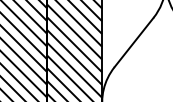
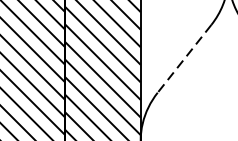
line: (133, 42) -> (183, 58), solid -> dashed

